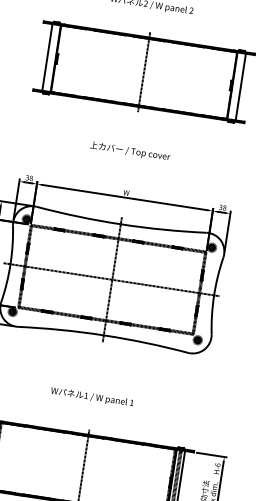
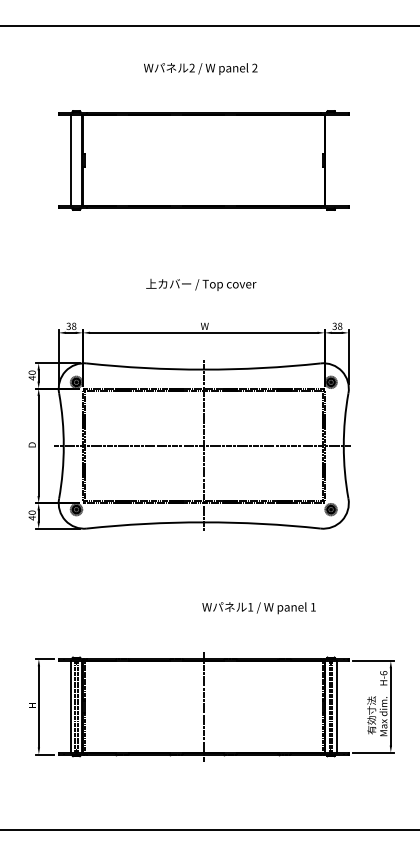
line: (143, 72) -> (203, 160), removed
line: (240, 87) -> (336, 160), removed
text: (130, 151) -> (201, 284), moved
text: (91, 397) -> (258, 608), moved

